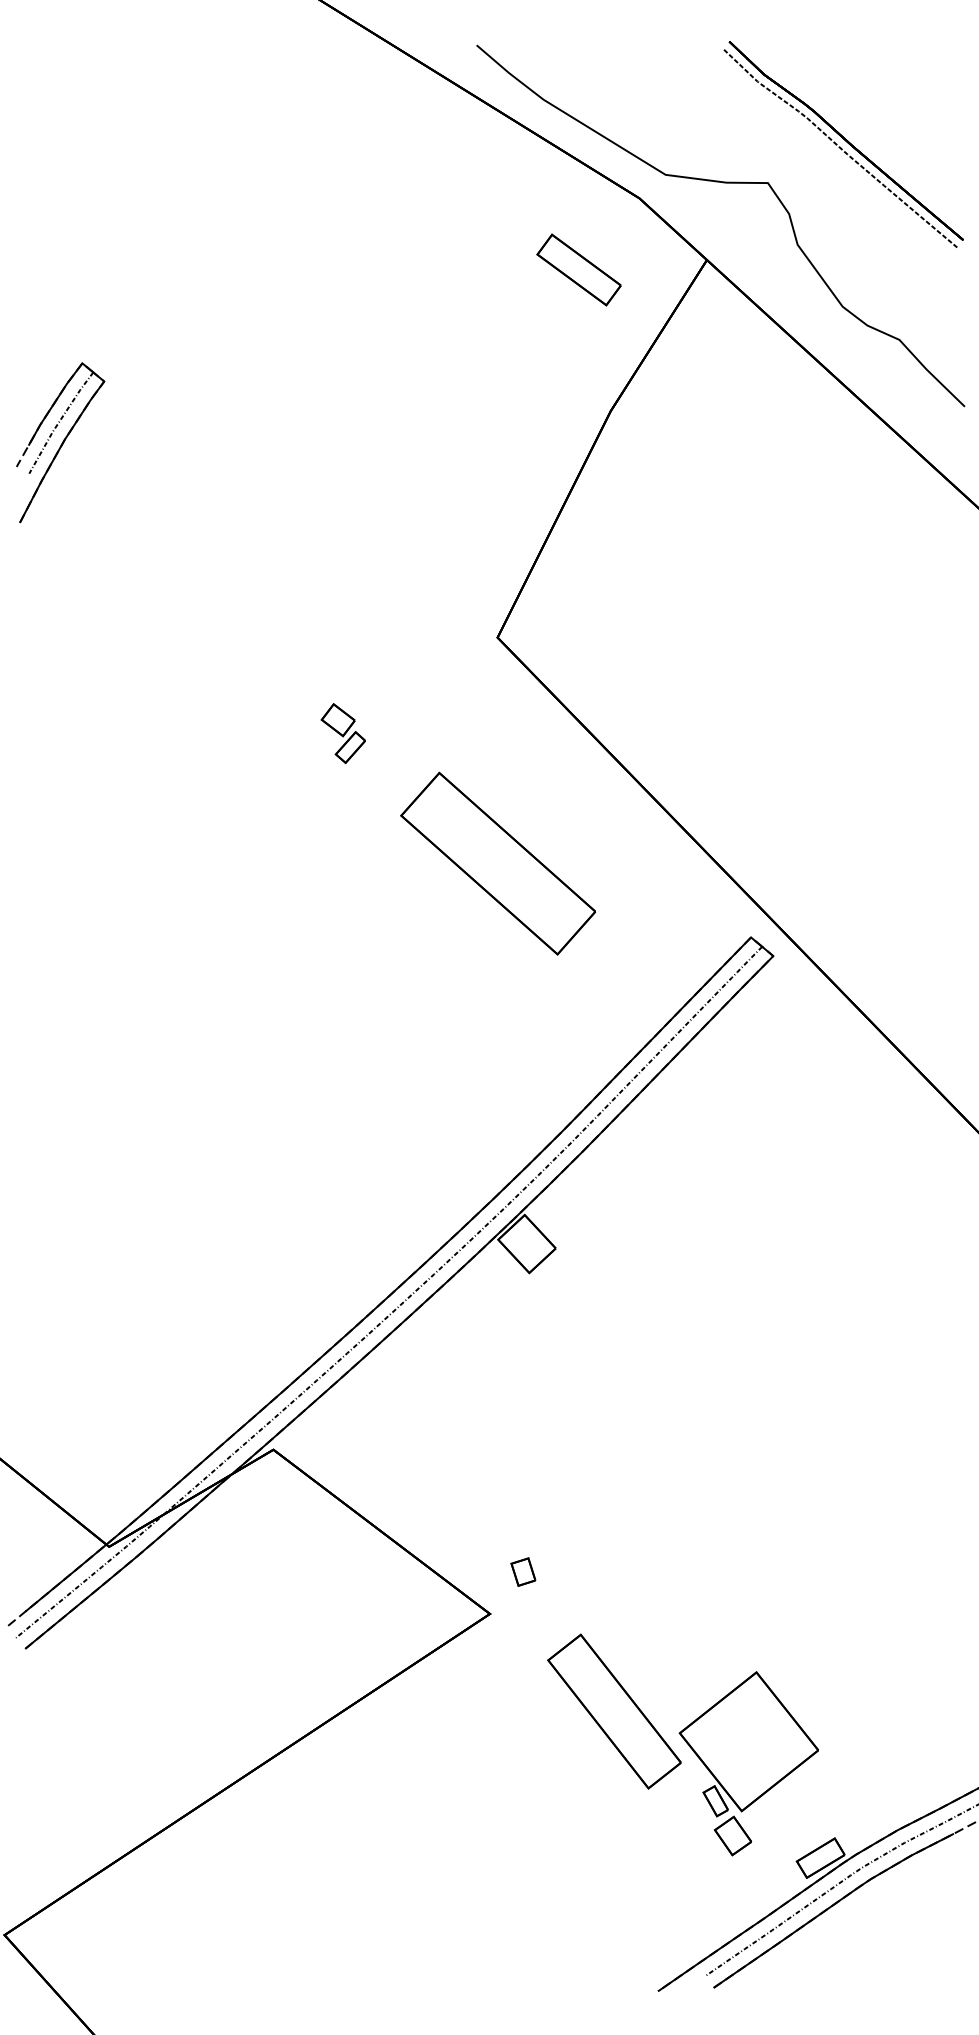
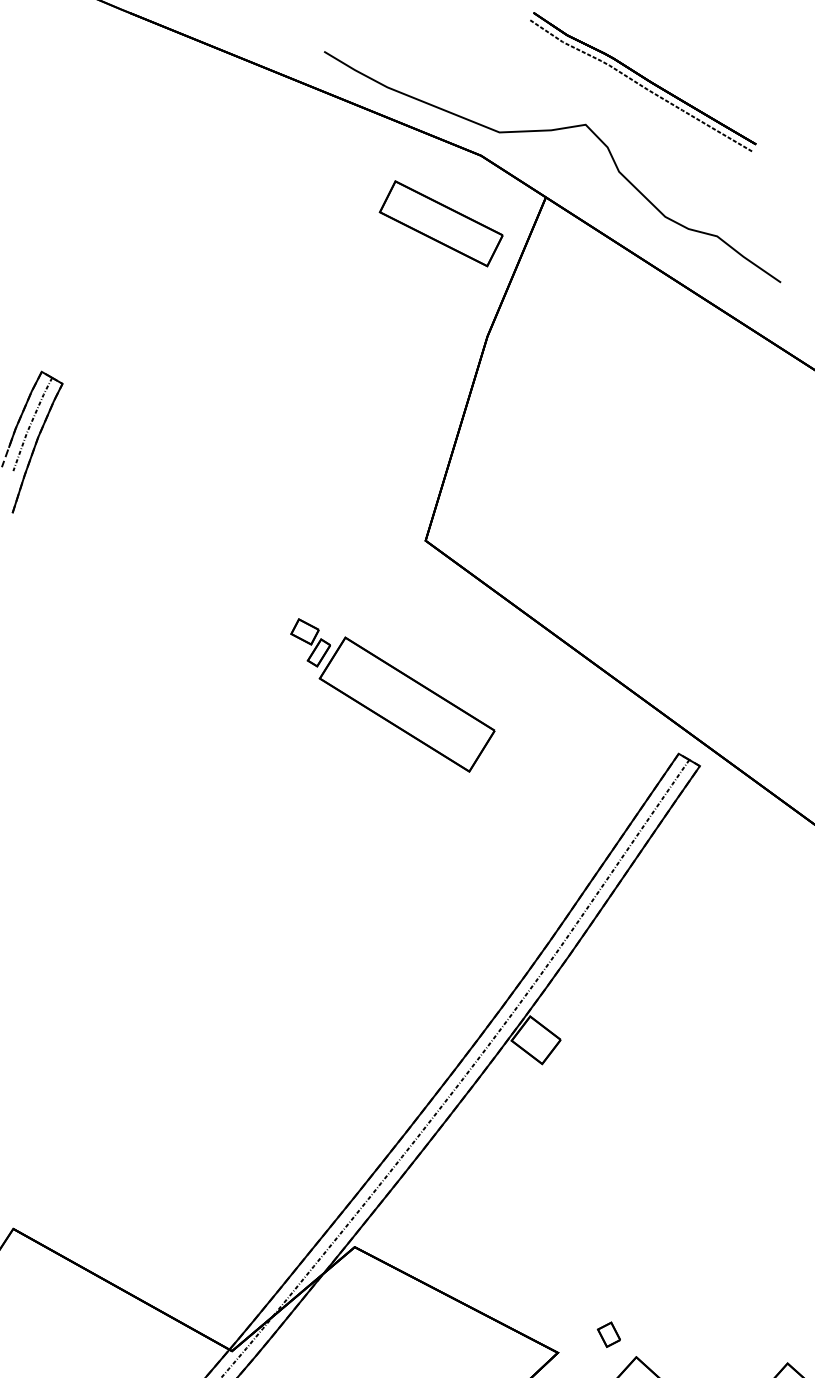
part: (578, 269) -> (440, 223), size x1.67
part: (497, 863) -> (406, 704), moved
part: (523, 1571) -> (609, 1334), moved

